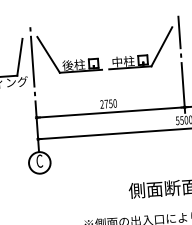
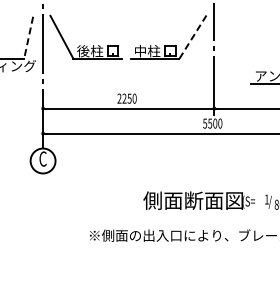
line: (161, 47) -> (192, 37), solid -> dashed
line: (19, 57) -> (28, 38), solid -> dashed
text: (106, 103) -> (124, 98), 2750 -> 2250

